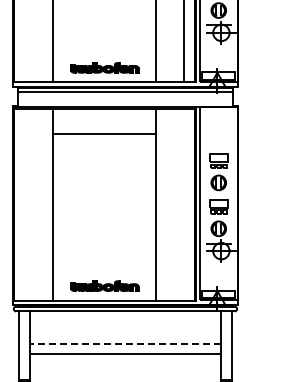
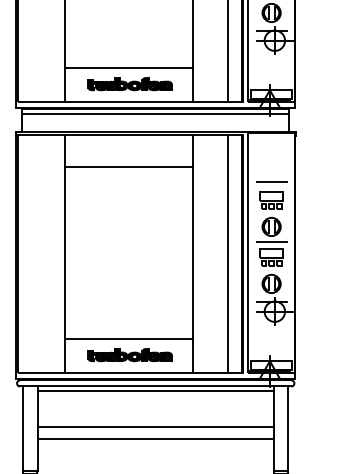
line: (104, 54) -> (129, 67), added
line: (218, 146) -> (271, 181), added
line: (218, 195) -> (271, 242), added
line: (183, 204) -> (227, 253), added
line: (104, 273) -> (129, 339), added
line: (125, 314) -> (155, 390), added
line: (124, 343) -> (154, 426), dashed -> solid

